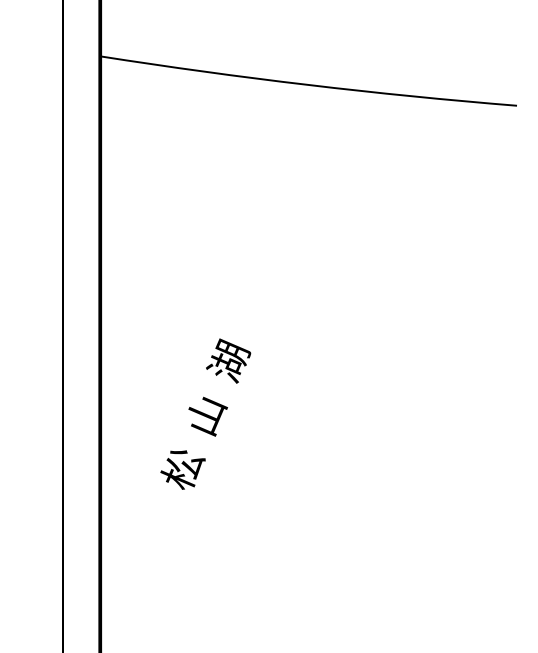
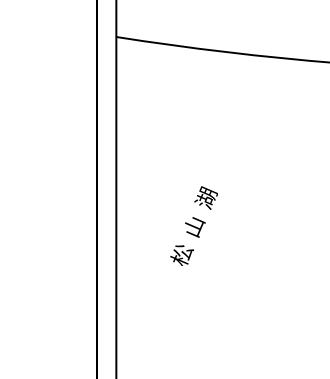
text: (204, 413) -> (193, 225), moved

